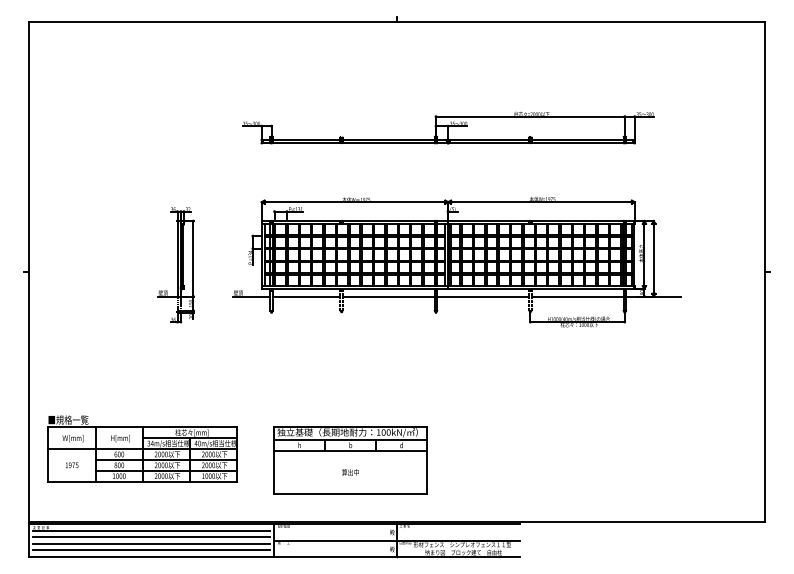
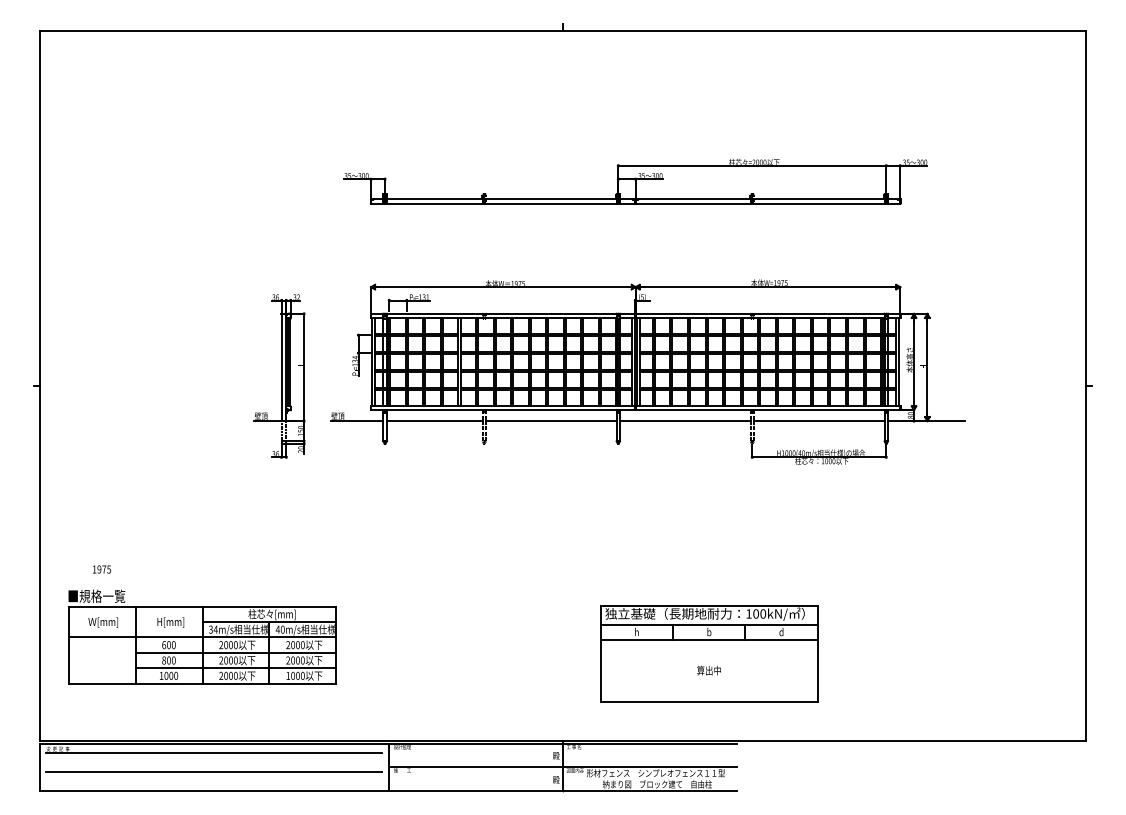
part: (176, 265) -> (279, 376), moved
part: (350, 460) -> (709, 653), moved
text: (72, 465) -> (102, 569), moved
line: (151, 537) -> (214, 762), removed
line: (151, 550) -> (214, 781), removed

